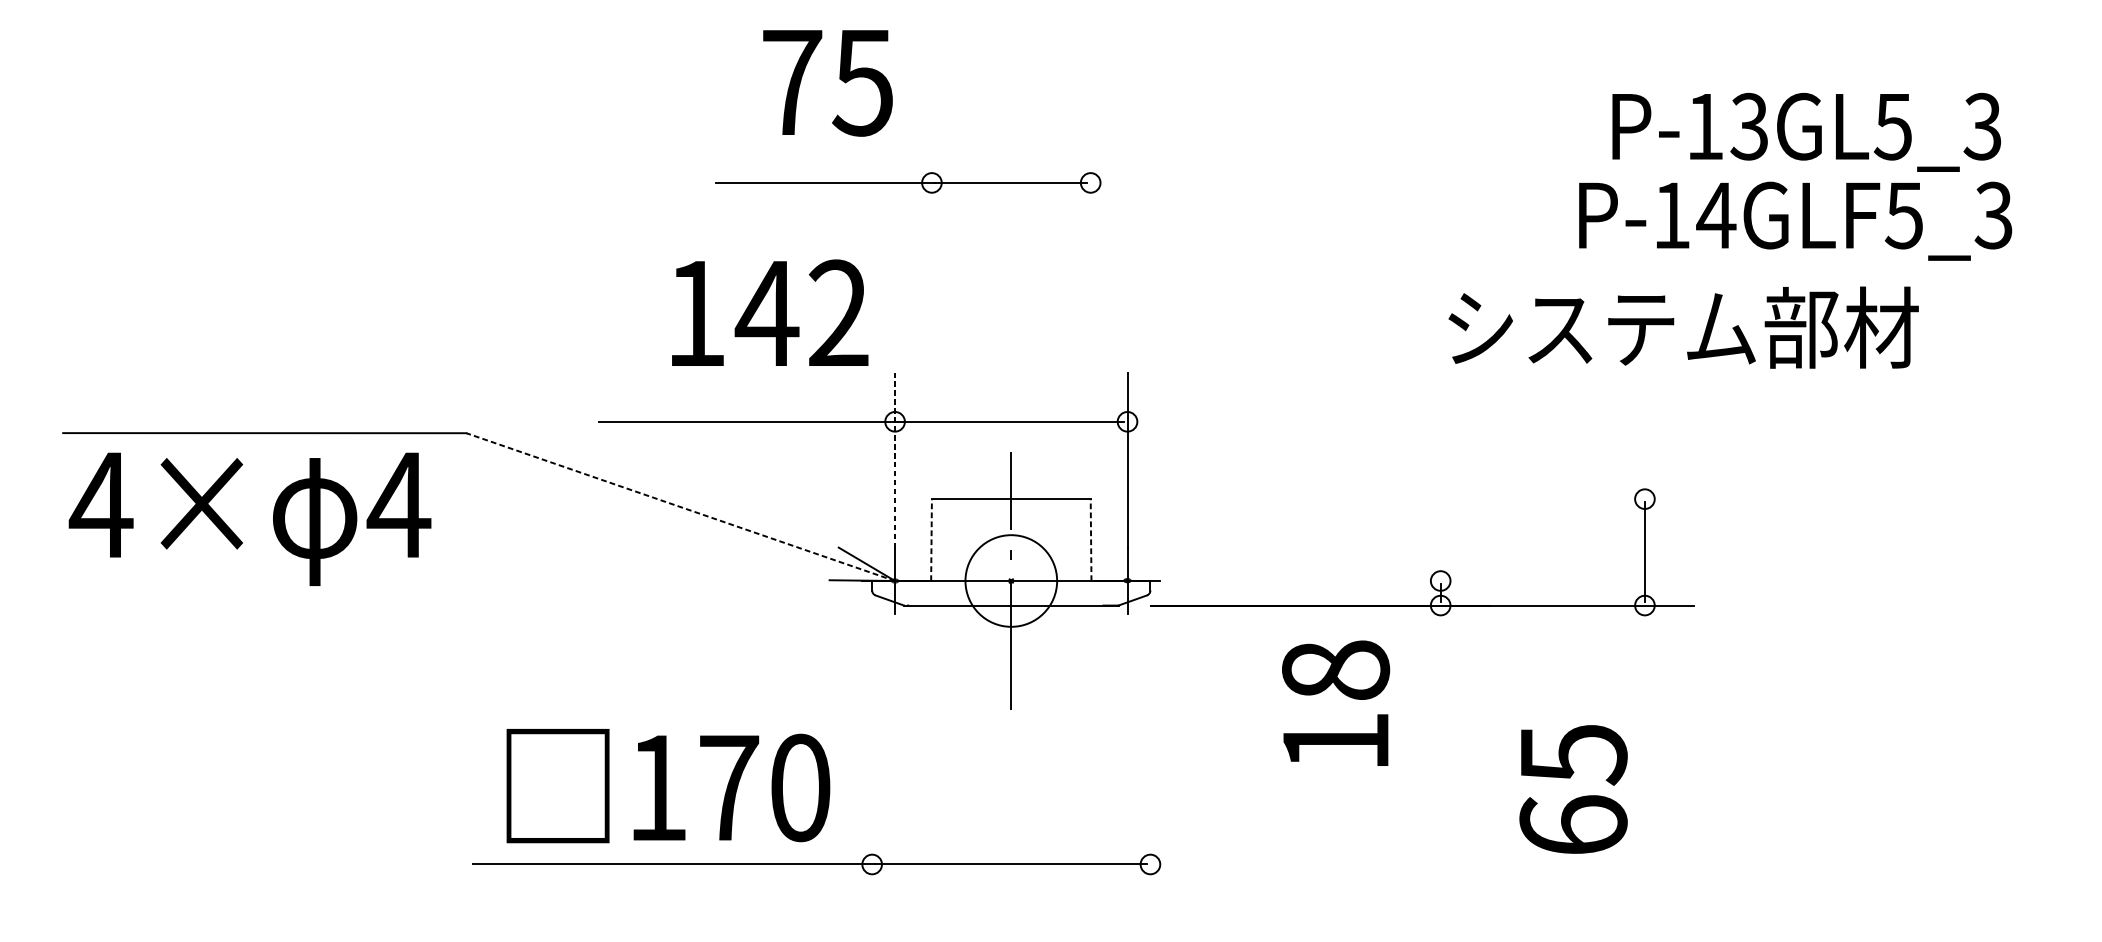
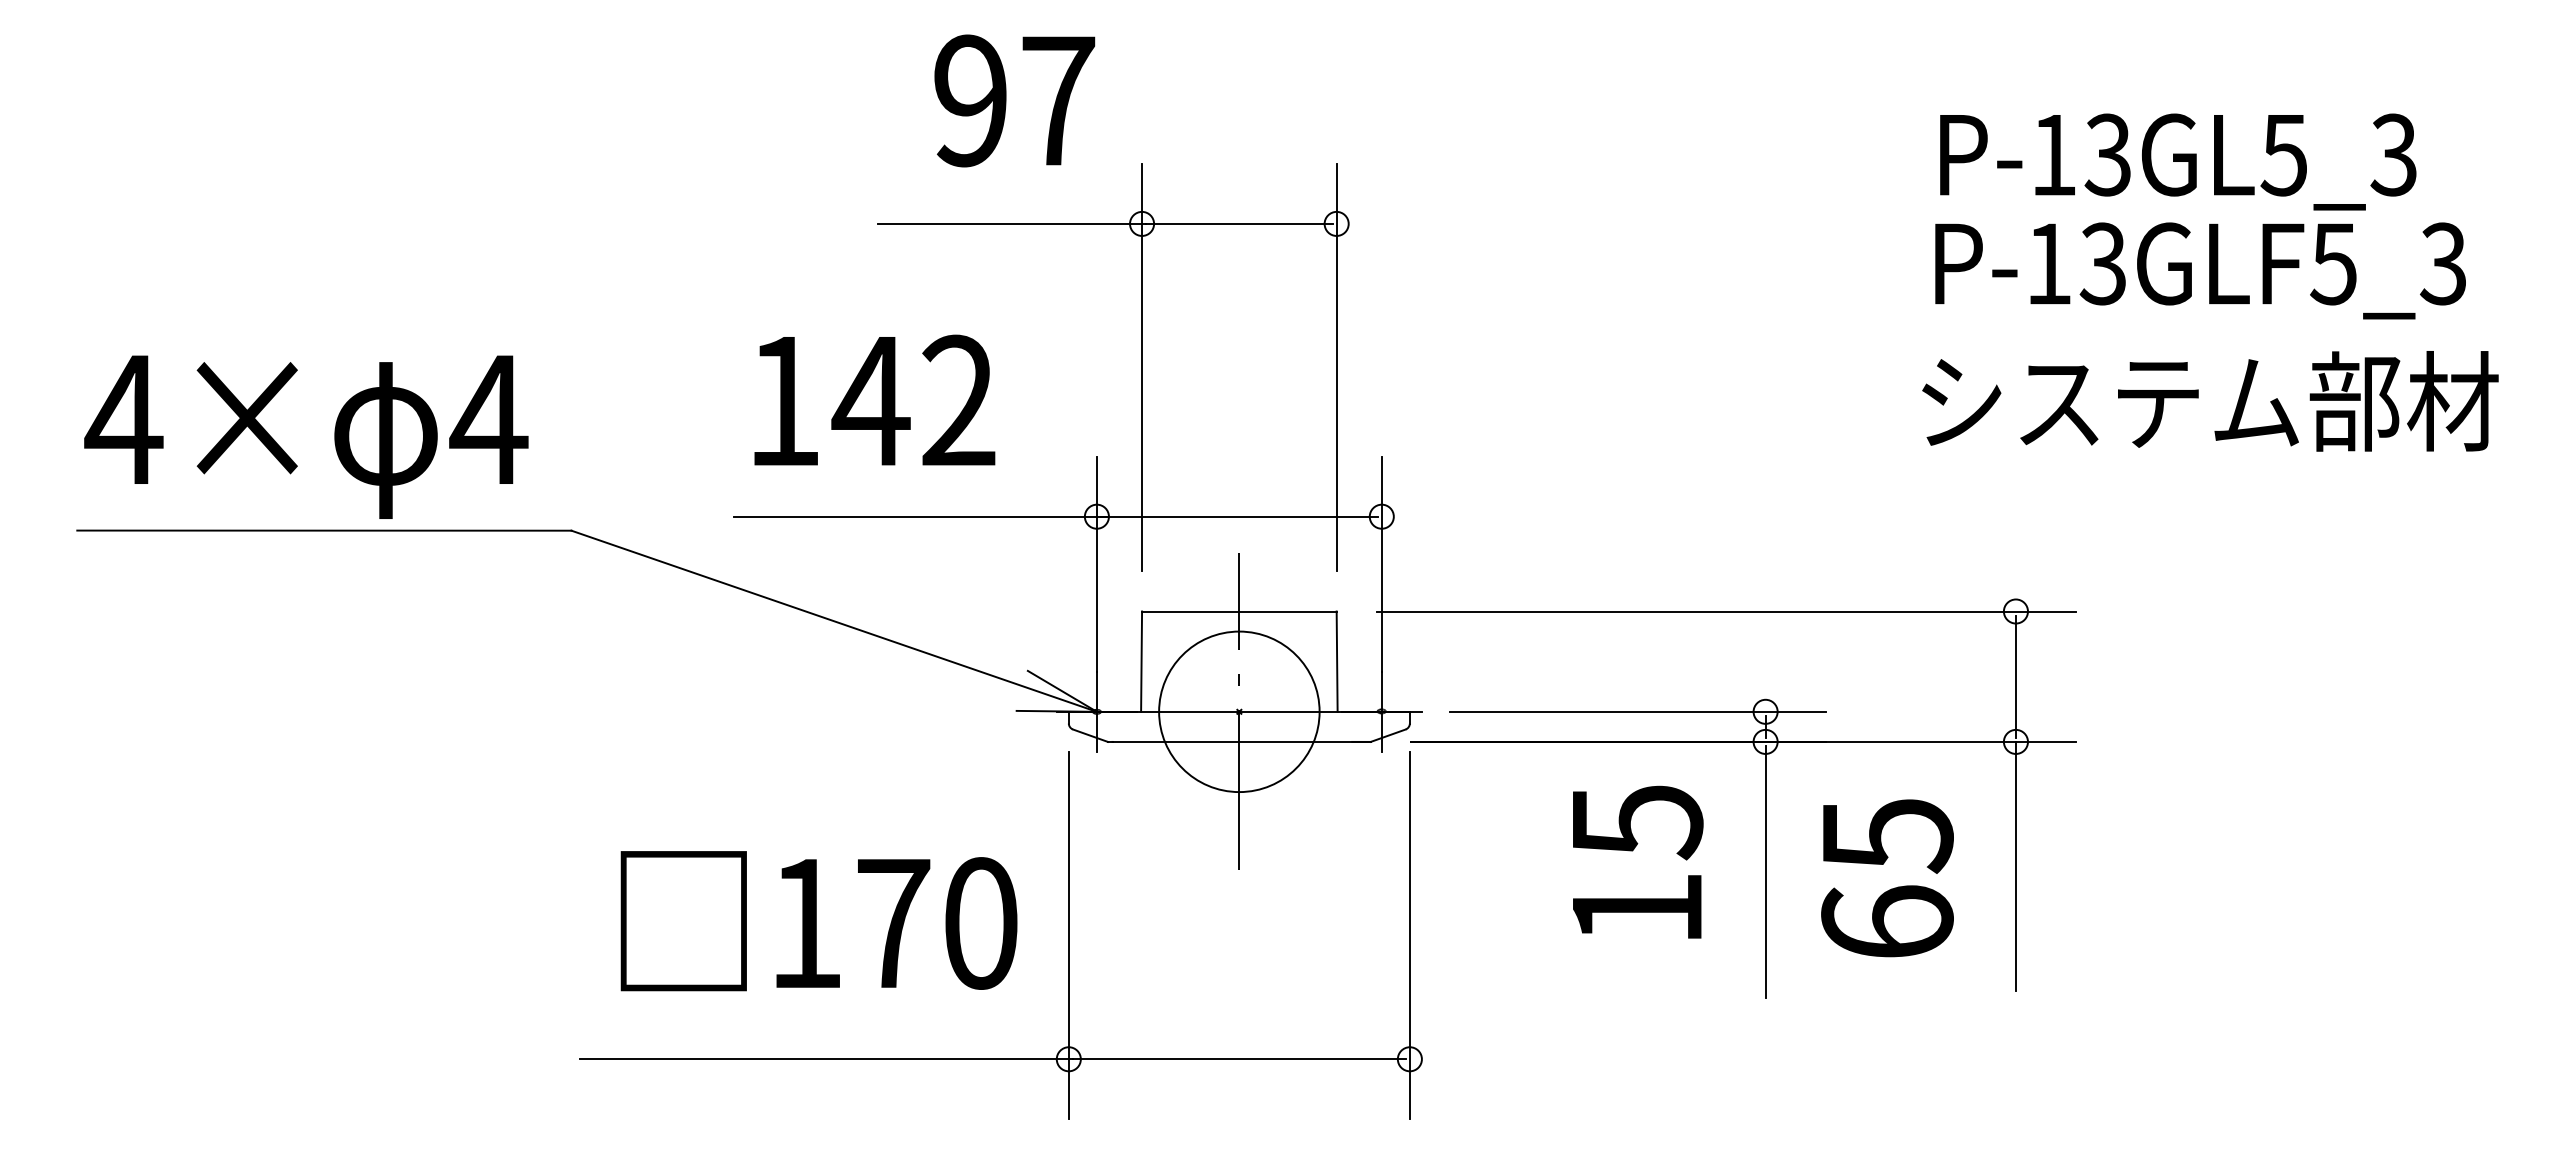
text: (827, 82) -> (1014, 100), 75 -> 97
text: (1806, 131) -> (2178, 161), moved
text: (1716, 215) -> (2103, 263), P-14GLF5_3 -> P-13GLF5_3
line: (932, 300) -> (1142, 367), added
line: (1090, 300) -> (1336, 367), added
text: (769, 312) -> (874, 399), moved
text: (1683, 327) -> (2210, 401), moved
line: (894, 460) -> (1096, 564), dashed -> solid
line: (1408, 499) -> (1726, 611), added
line: (680, 507) -> (834, 621), dashed -> solid
text: (250, 518) -> (306, 436), moved
line: (931, 539) -> (1141, 661), dashed -> solid
line: (1091, 539) -> (1337, 661), dashed -> solid
circle: (1011, 580) -> (1239, 711), size x1.43
line: (1336, 580) -> (1637, 711), added
text: (1336, 671) -> (1637, 822), 18 -> 15
line: (1644, 707) -> (2015, 866), added
line: (1440, 711) -> (1765, 871), added
line: (871, 763) -> (1068, 935), added
line: (1150, 763) -> (1409, 935), added
text: (667, 786) -> (818, 921), moved
text: (1573, 789) -> (1887, 878), moved

